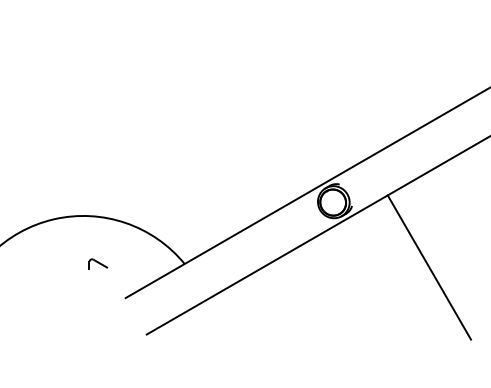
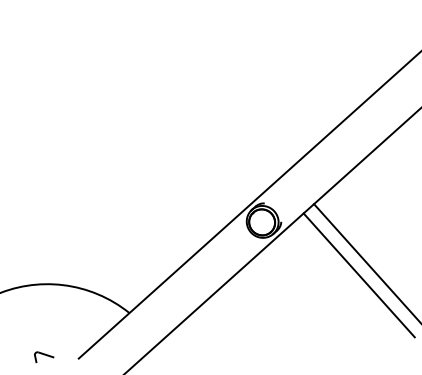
part: (98, 263) -> (44, 355), moved
line: (416, 274) -> (358, 275), added

